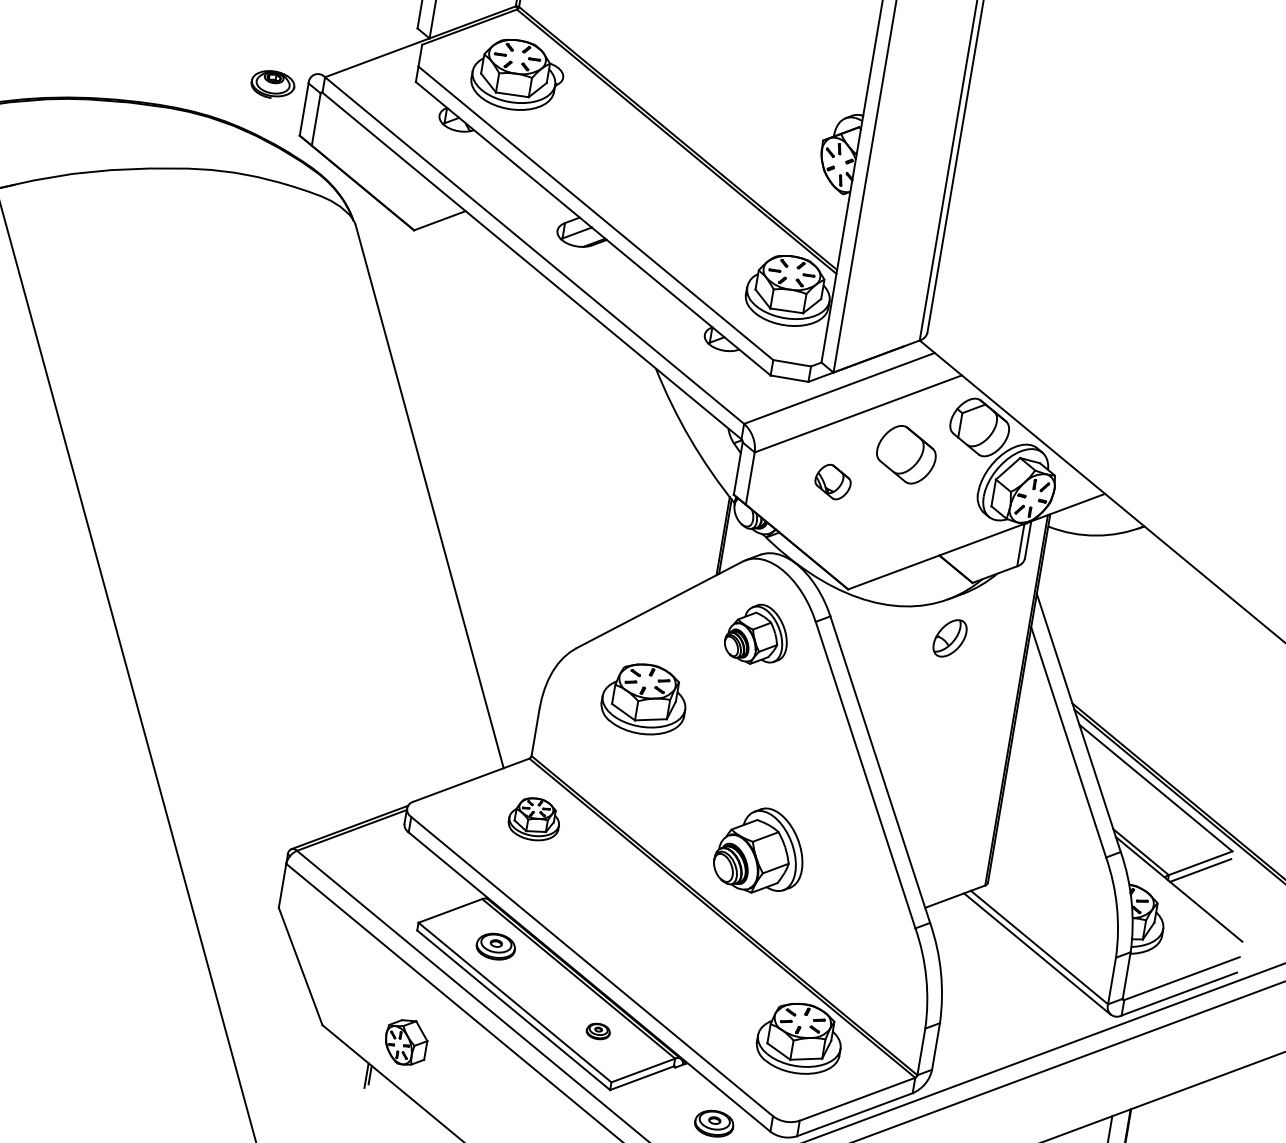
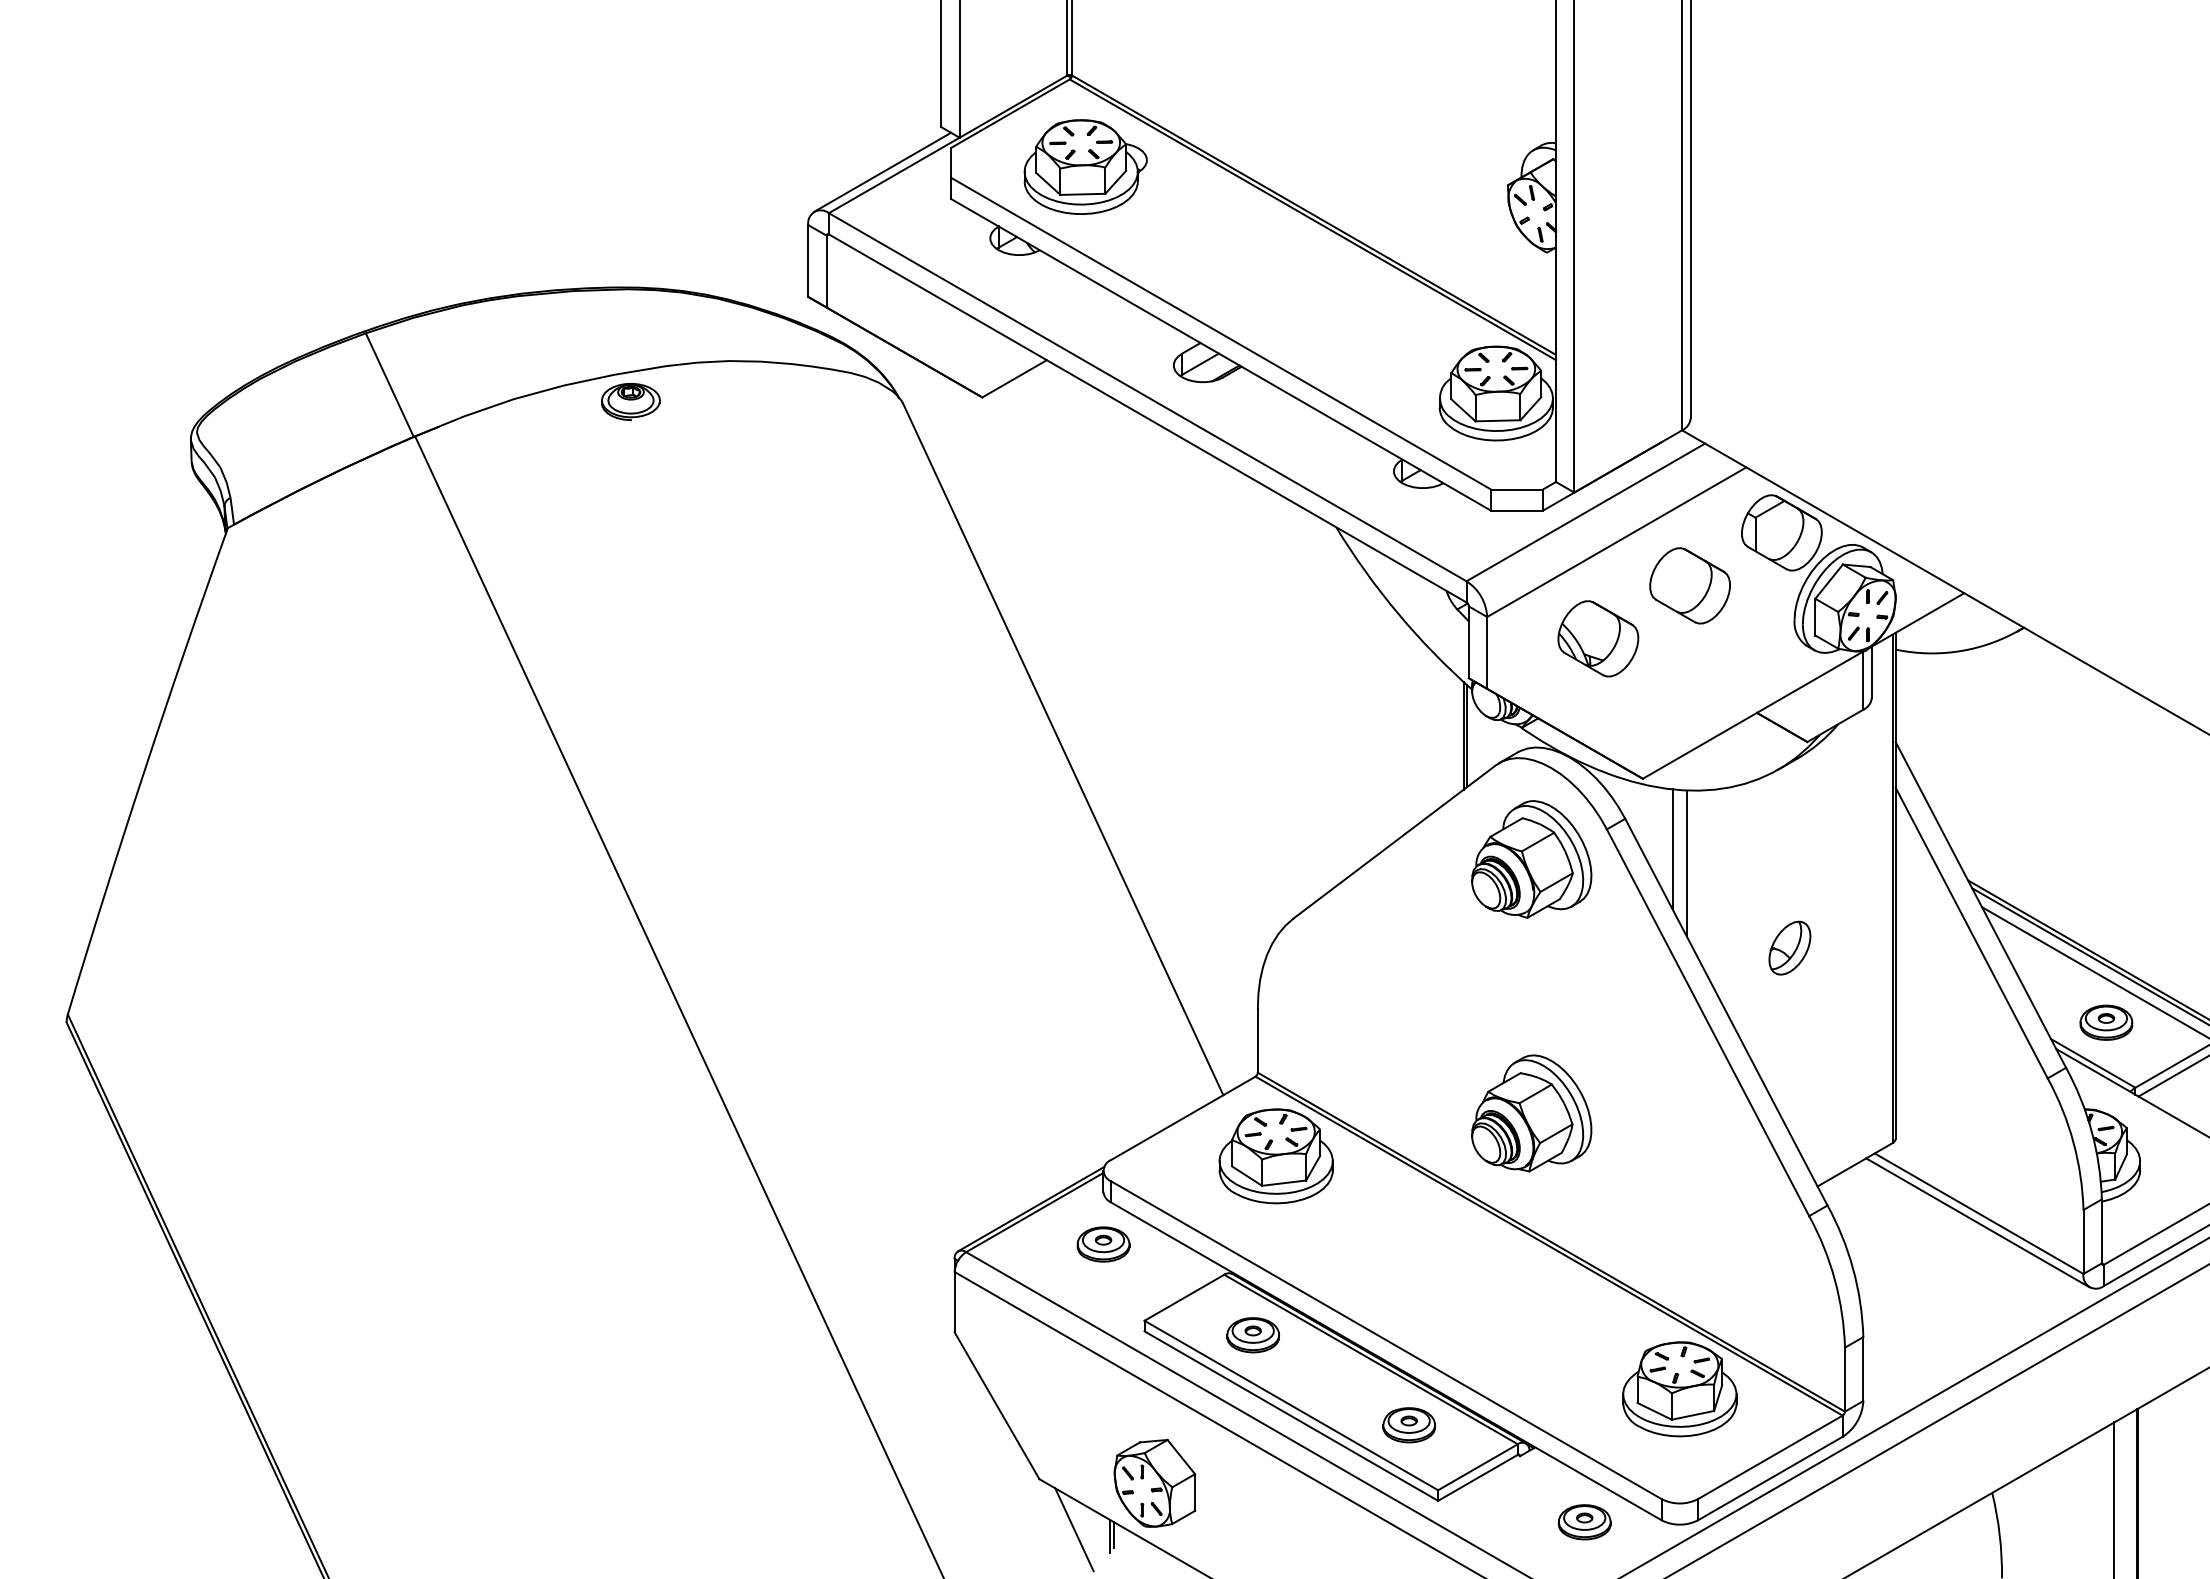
line: (369, 53) -> (882, 171), added
part: (272, 84) -> (630, 401), moved
part: (833, 481) -> (1598, 638), size x1.67
part: (757, 634) -> (1531, 859), size x1.43
part: (949, 637) -> (1789, 947), moved
line: (861, 644) -> (1672, 849), added
line: (870, 656) -> (1687, 863), added
part: (644, 699) -> (1395, 971), removed
part: (534, 819) -> (1275, 1156), size x1.67
part: (1155, 824) -> (2106, 1022), added
part: (760, 850) -> (1531, 1113), moved
part: (398, 862) -> (1103, 1244), added
part: (597, 1031) -> (1408, 1425), size x1.67
part: (405, 1041) -> (1154, 1482), size x1.43
line: (341, 1066) -> (1074, 1529), added

